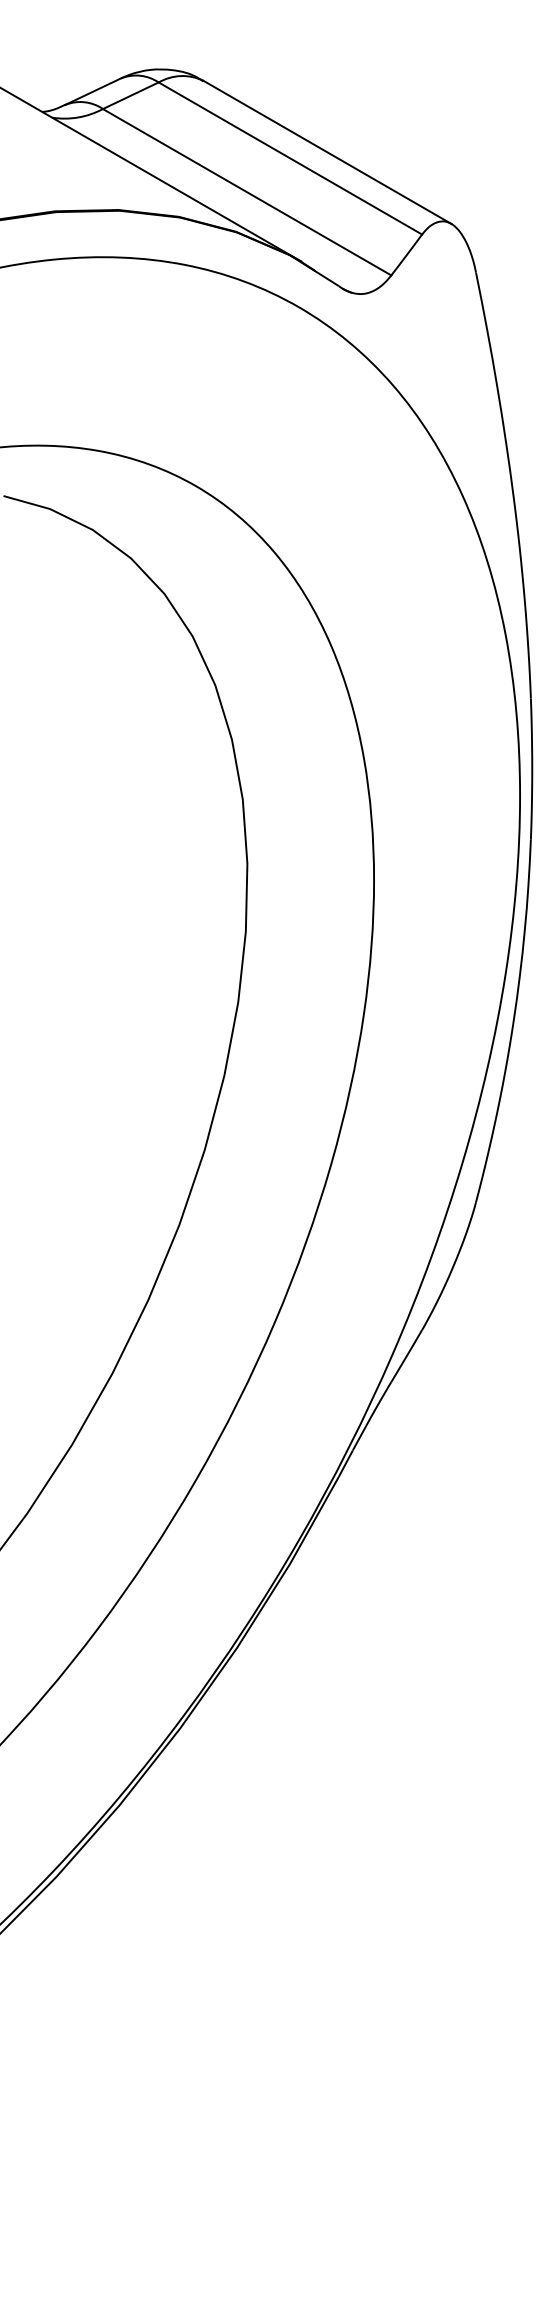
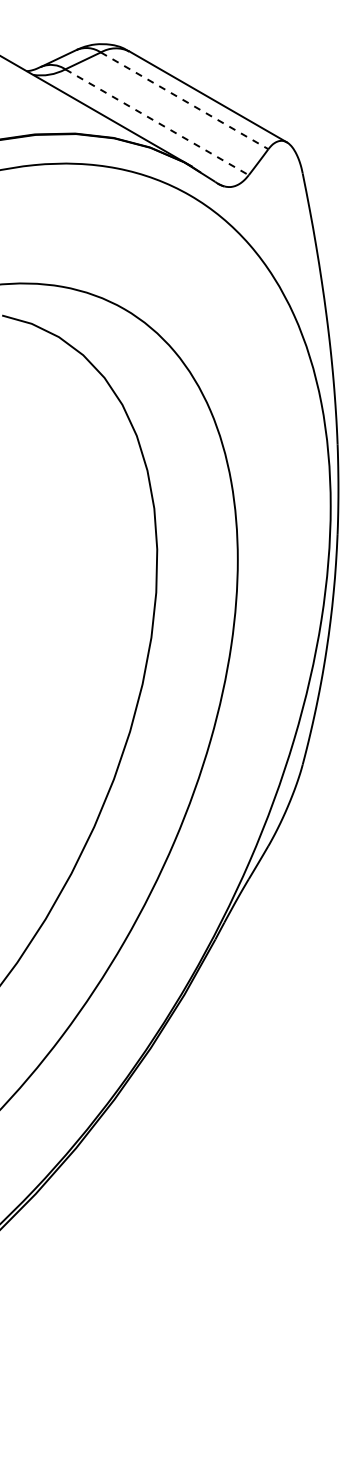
line: (290, 157) -> (184, 100), solid -> dashed
line: (247, 192) -> (157, 122), solid -> dashed

